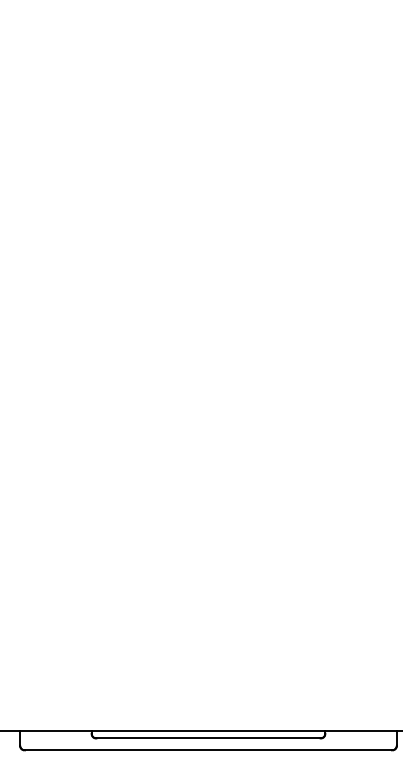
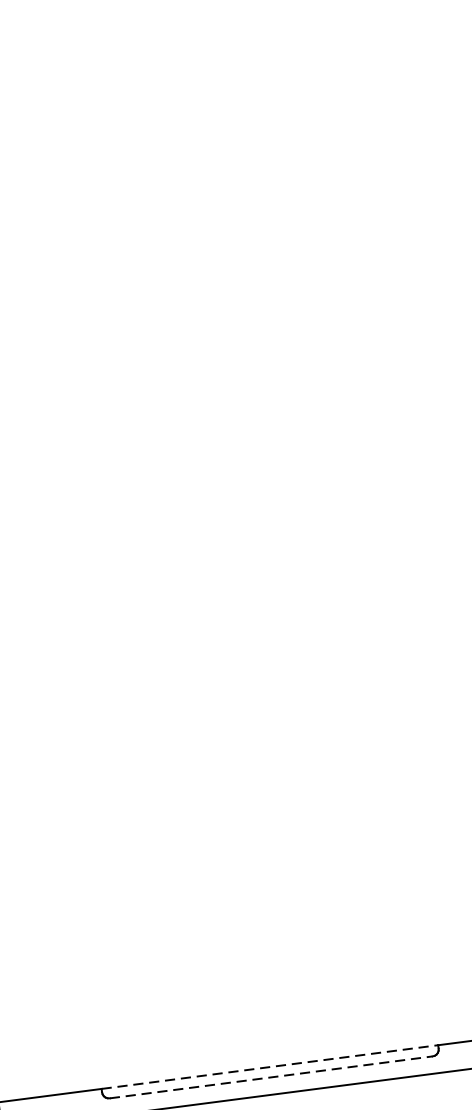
line: (208, 731) -> (269, 1067), solid -> dashed
line: (208, 738) -> (271, 1077), solid -> dashed

